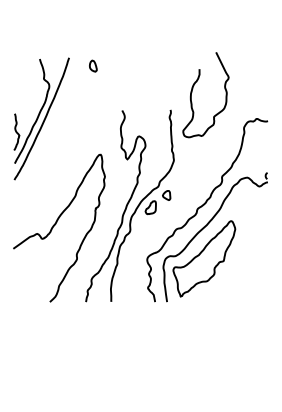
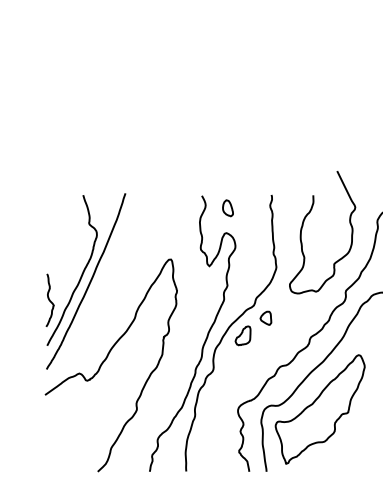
part: (93, 65) -> (228, 207), moved
curve: (192, 92) -> (303, 228), moved
part: (41, 118) -> (85, 280), moved

